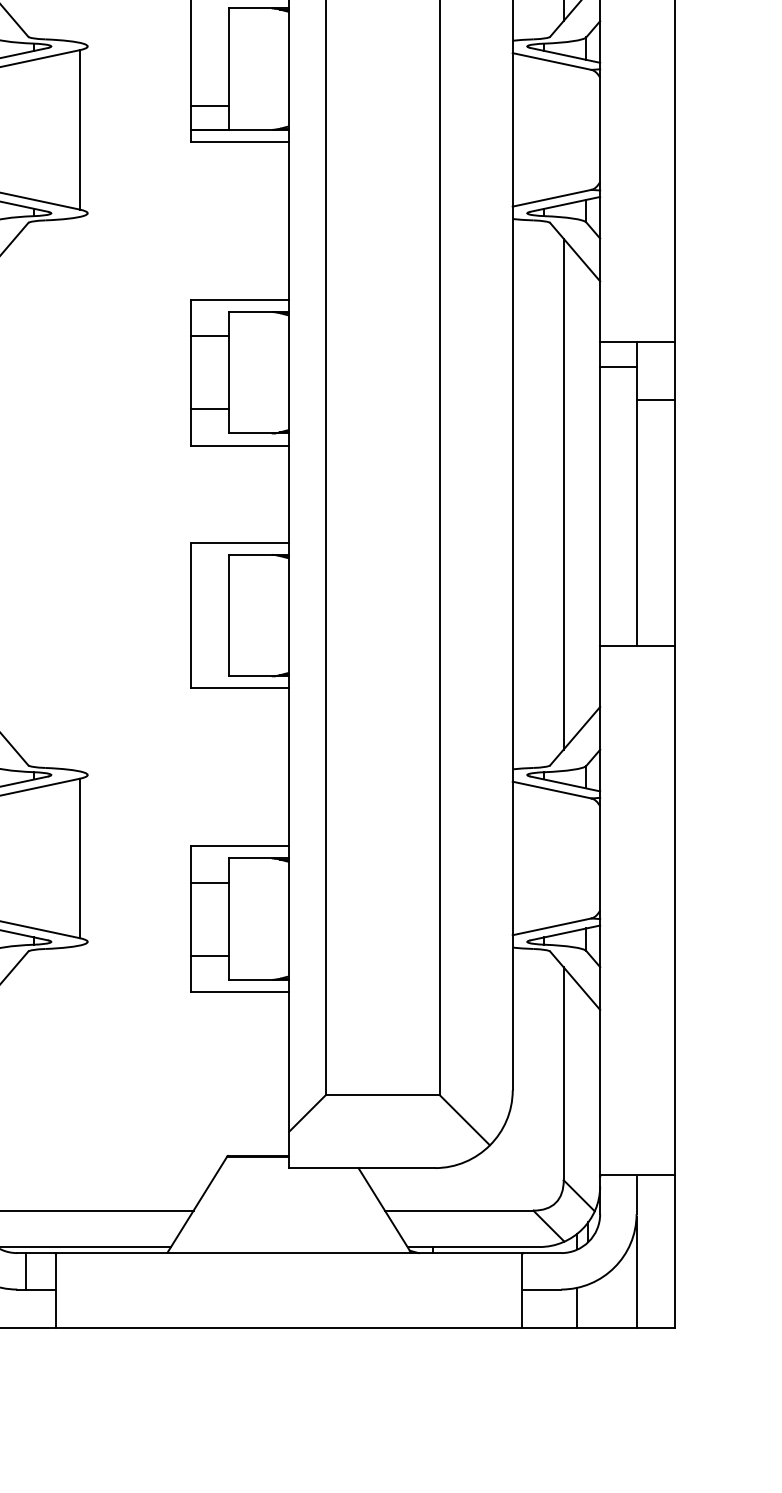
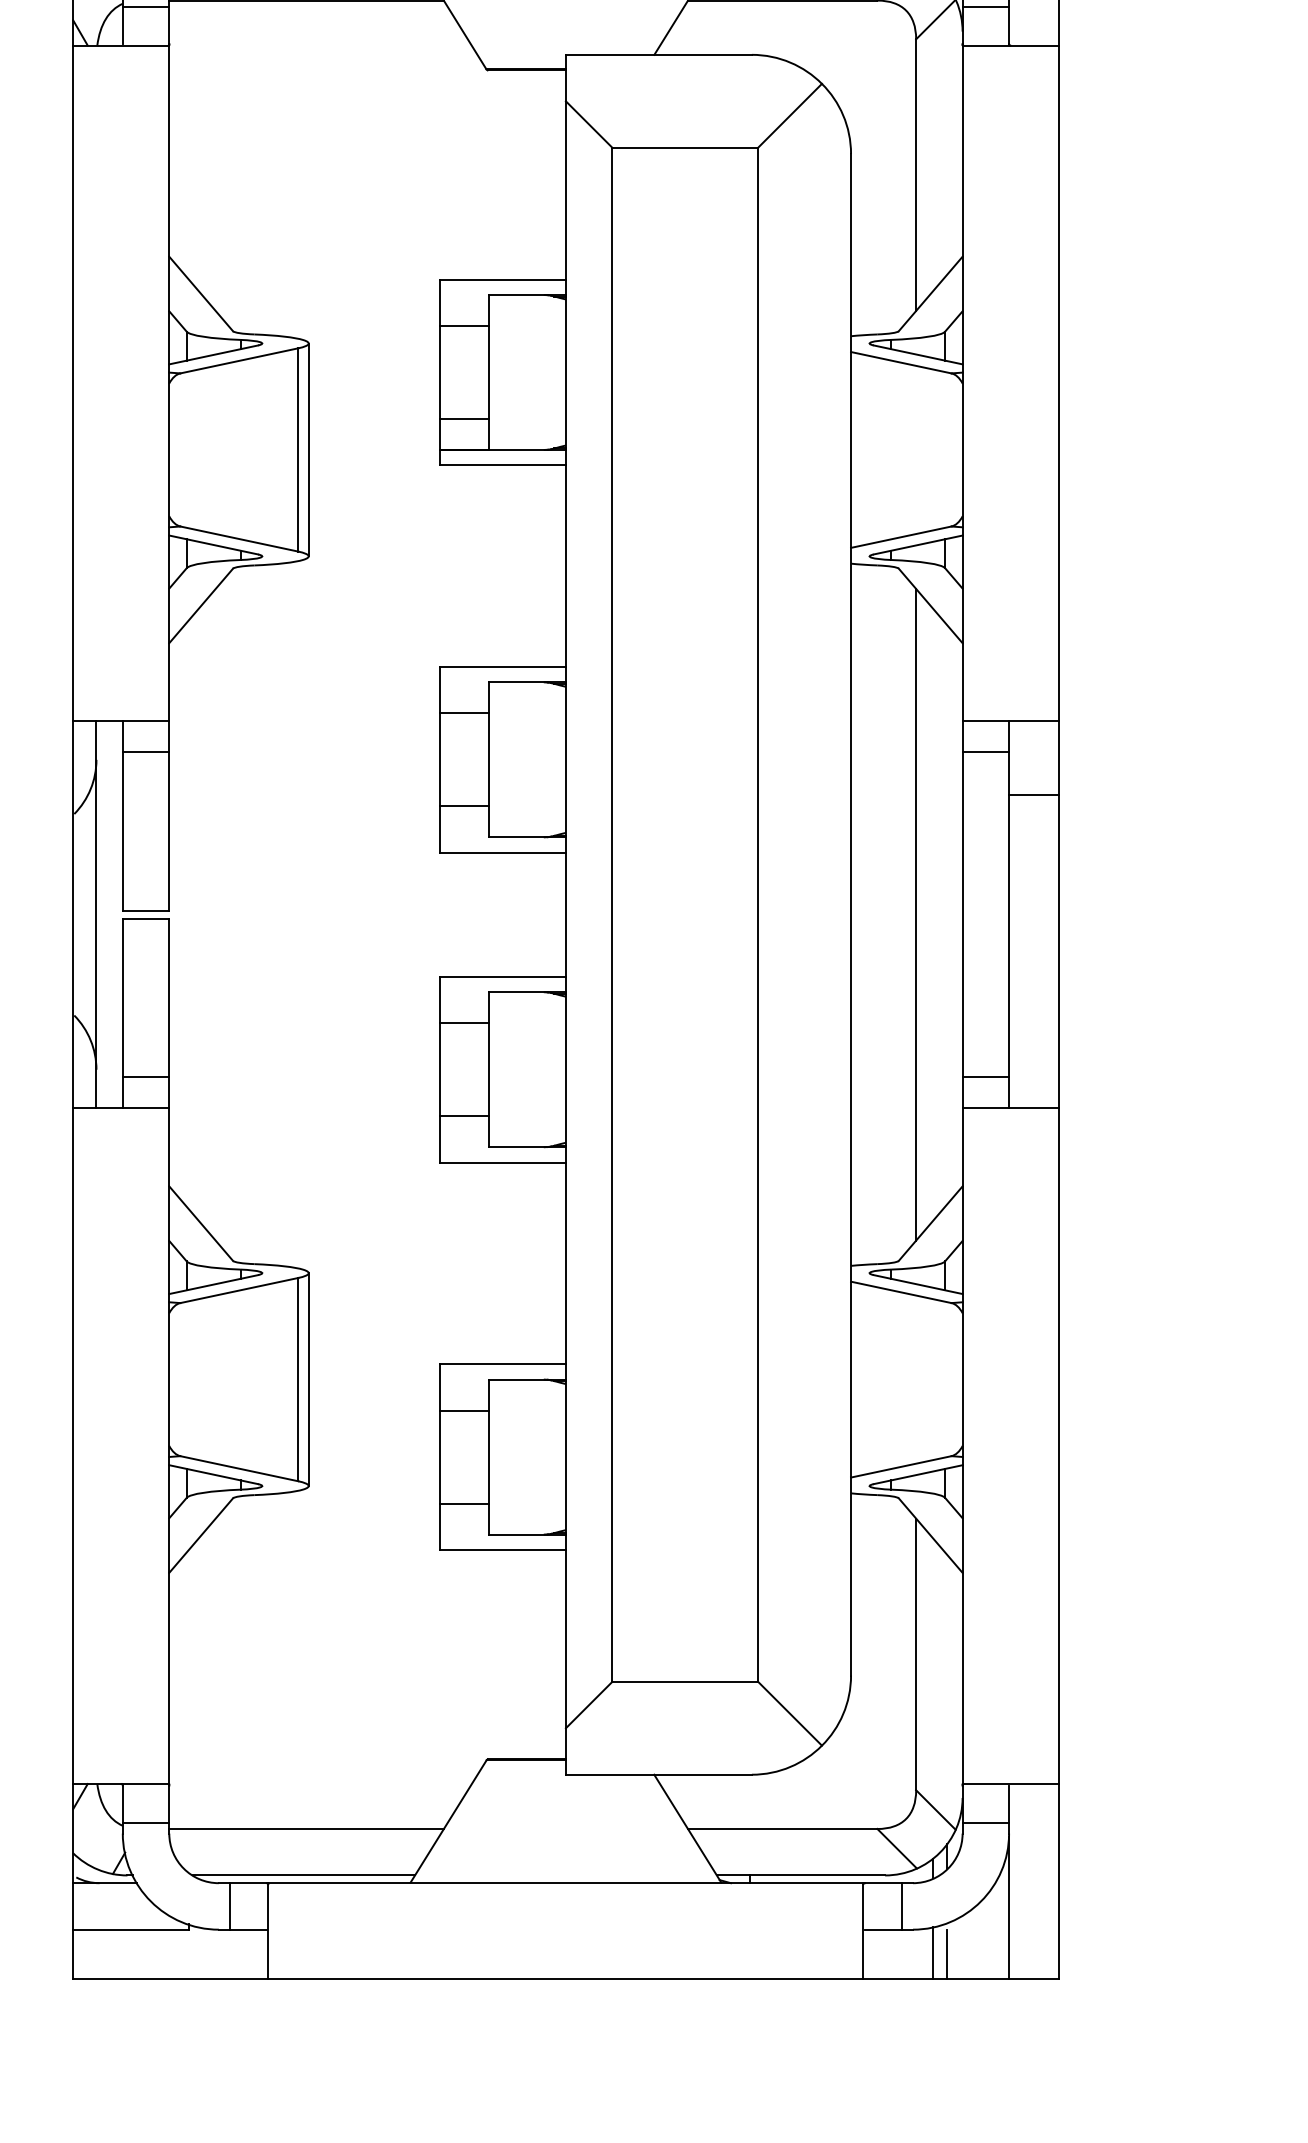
line: (209, 33) -> (464, 326), added
line: (87, 129) -> (308, 449), added
line: (209, 579) -> (464, 1023), added
line: (618, 621) -> (985, 1077), added
line: (209, 652) -> (464, 1116), added
line: (87, 858) -> (308, 1379), added
line: (618, 1205) -> (985, 1822), added
line: (553, 1271) -> (902, 1906), added
line: (588, 1309) -> (947, 1954), added

